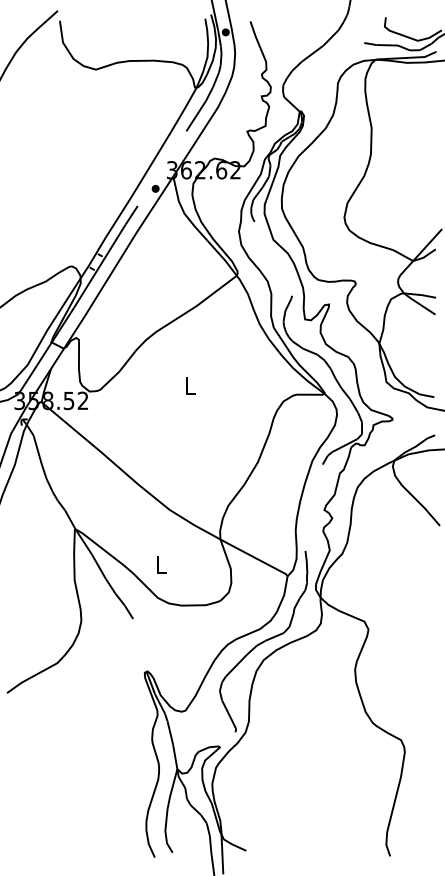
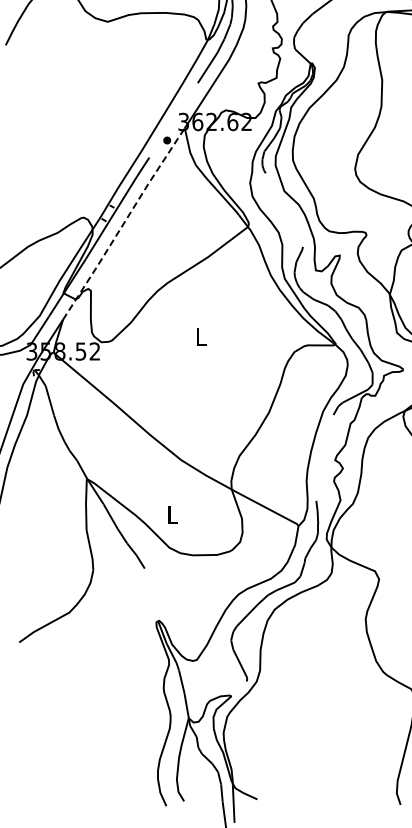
line: (112, 272) -> (124, 223), solid -> dashed

